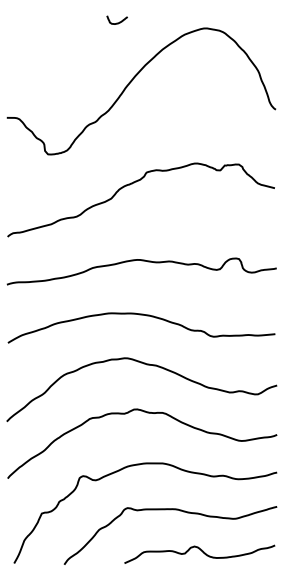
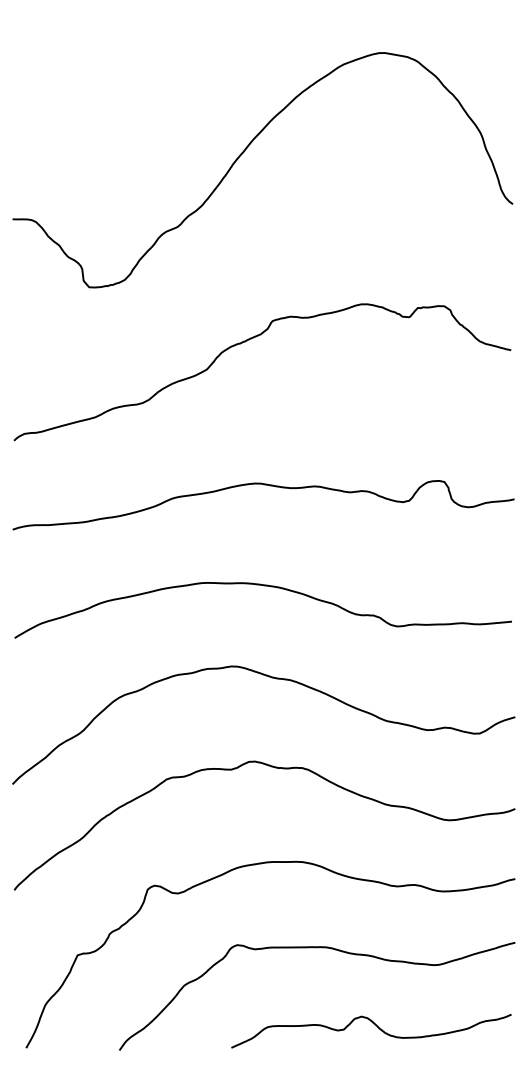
curve: (116, 22) -> (216, 41), removed

